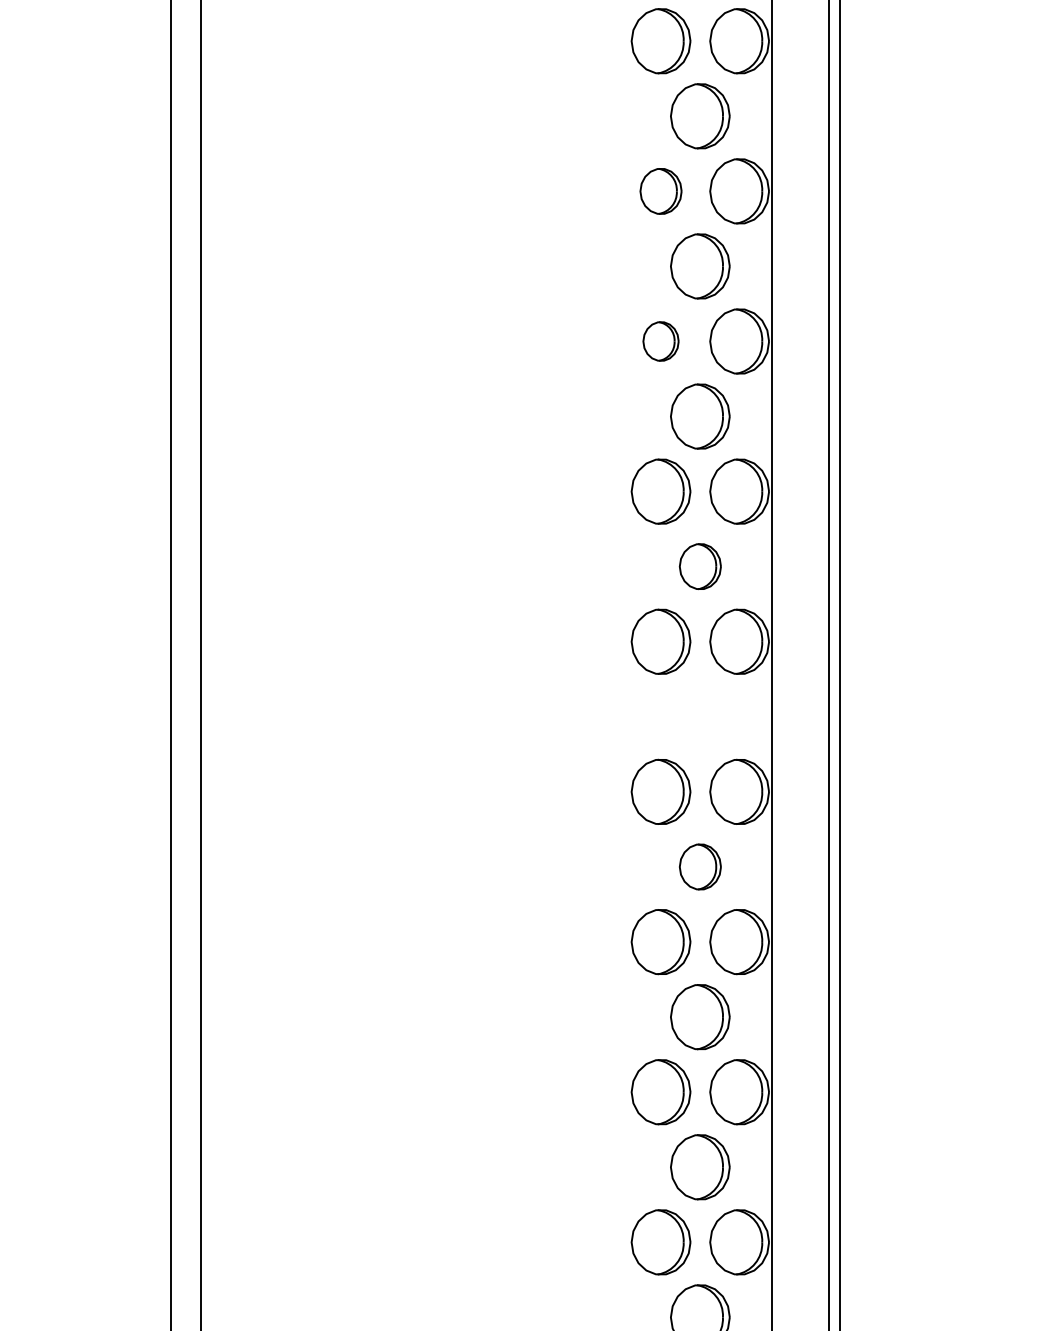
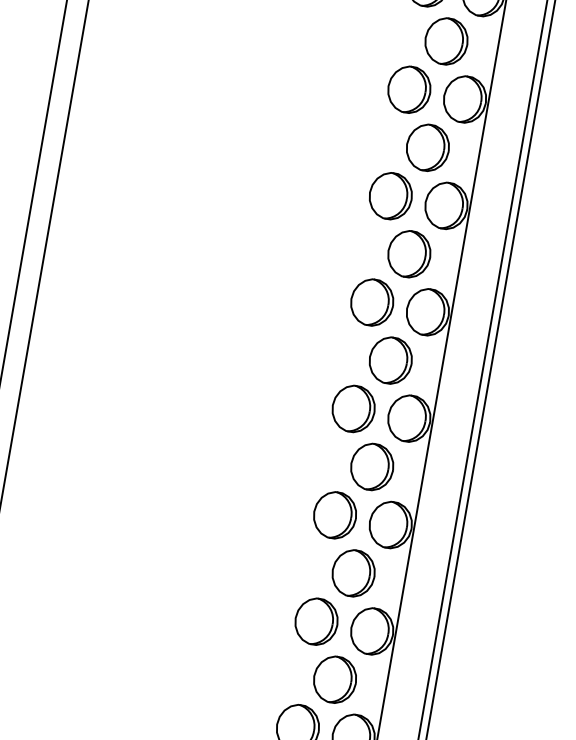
part: (660, 191) -> (390, 196), size x1.43
part: (660, 341) -> (371, 302), size x1.67
part: (700, 566) -> (372, 466), size x1.43
part: (700, 716) -> (353, 573), added
part: (700, 866) -> (335, 679), size x1.43

